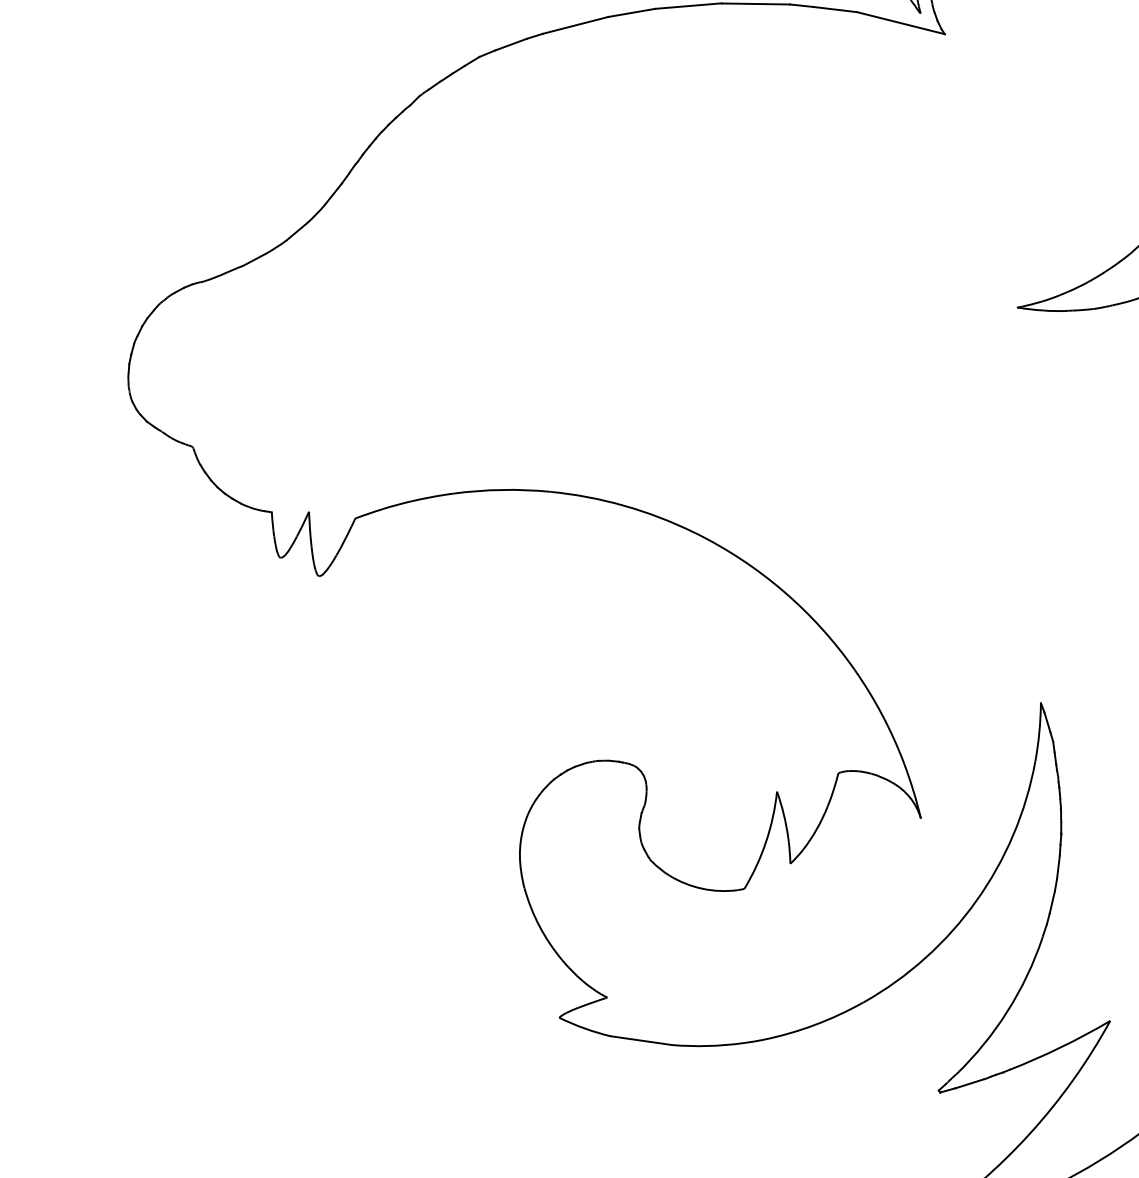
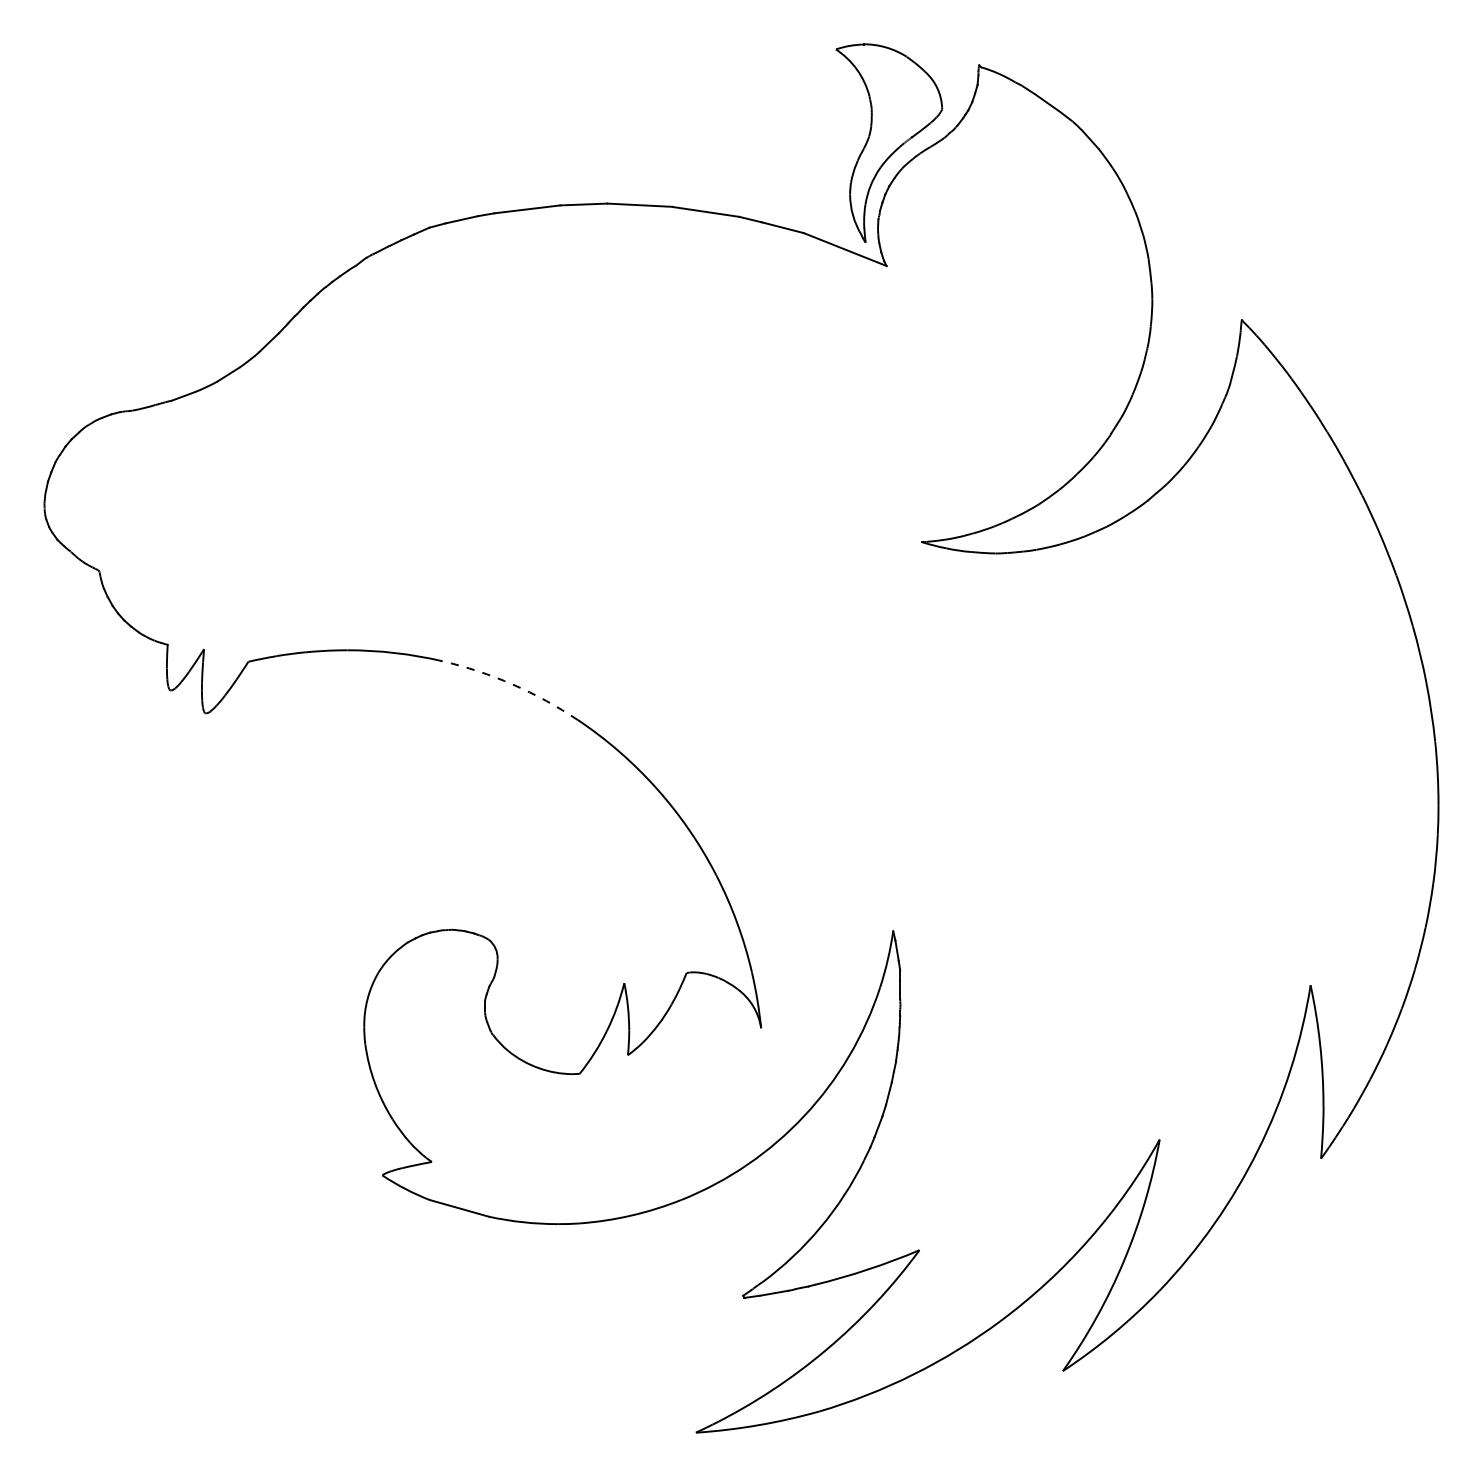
arc: (624, 505) -> (512, 684), solid -> dashed

